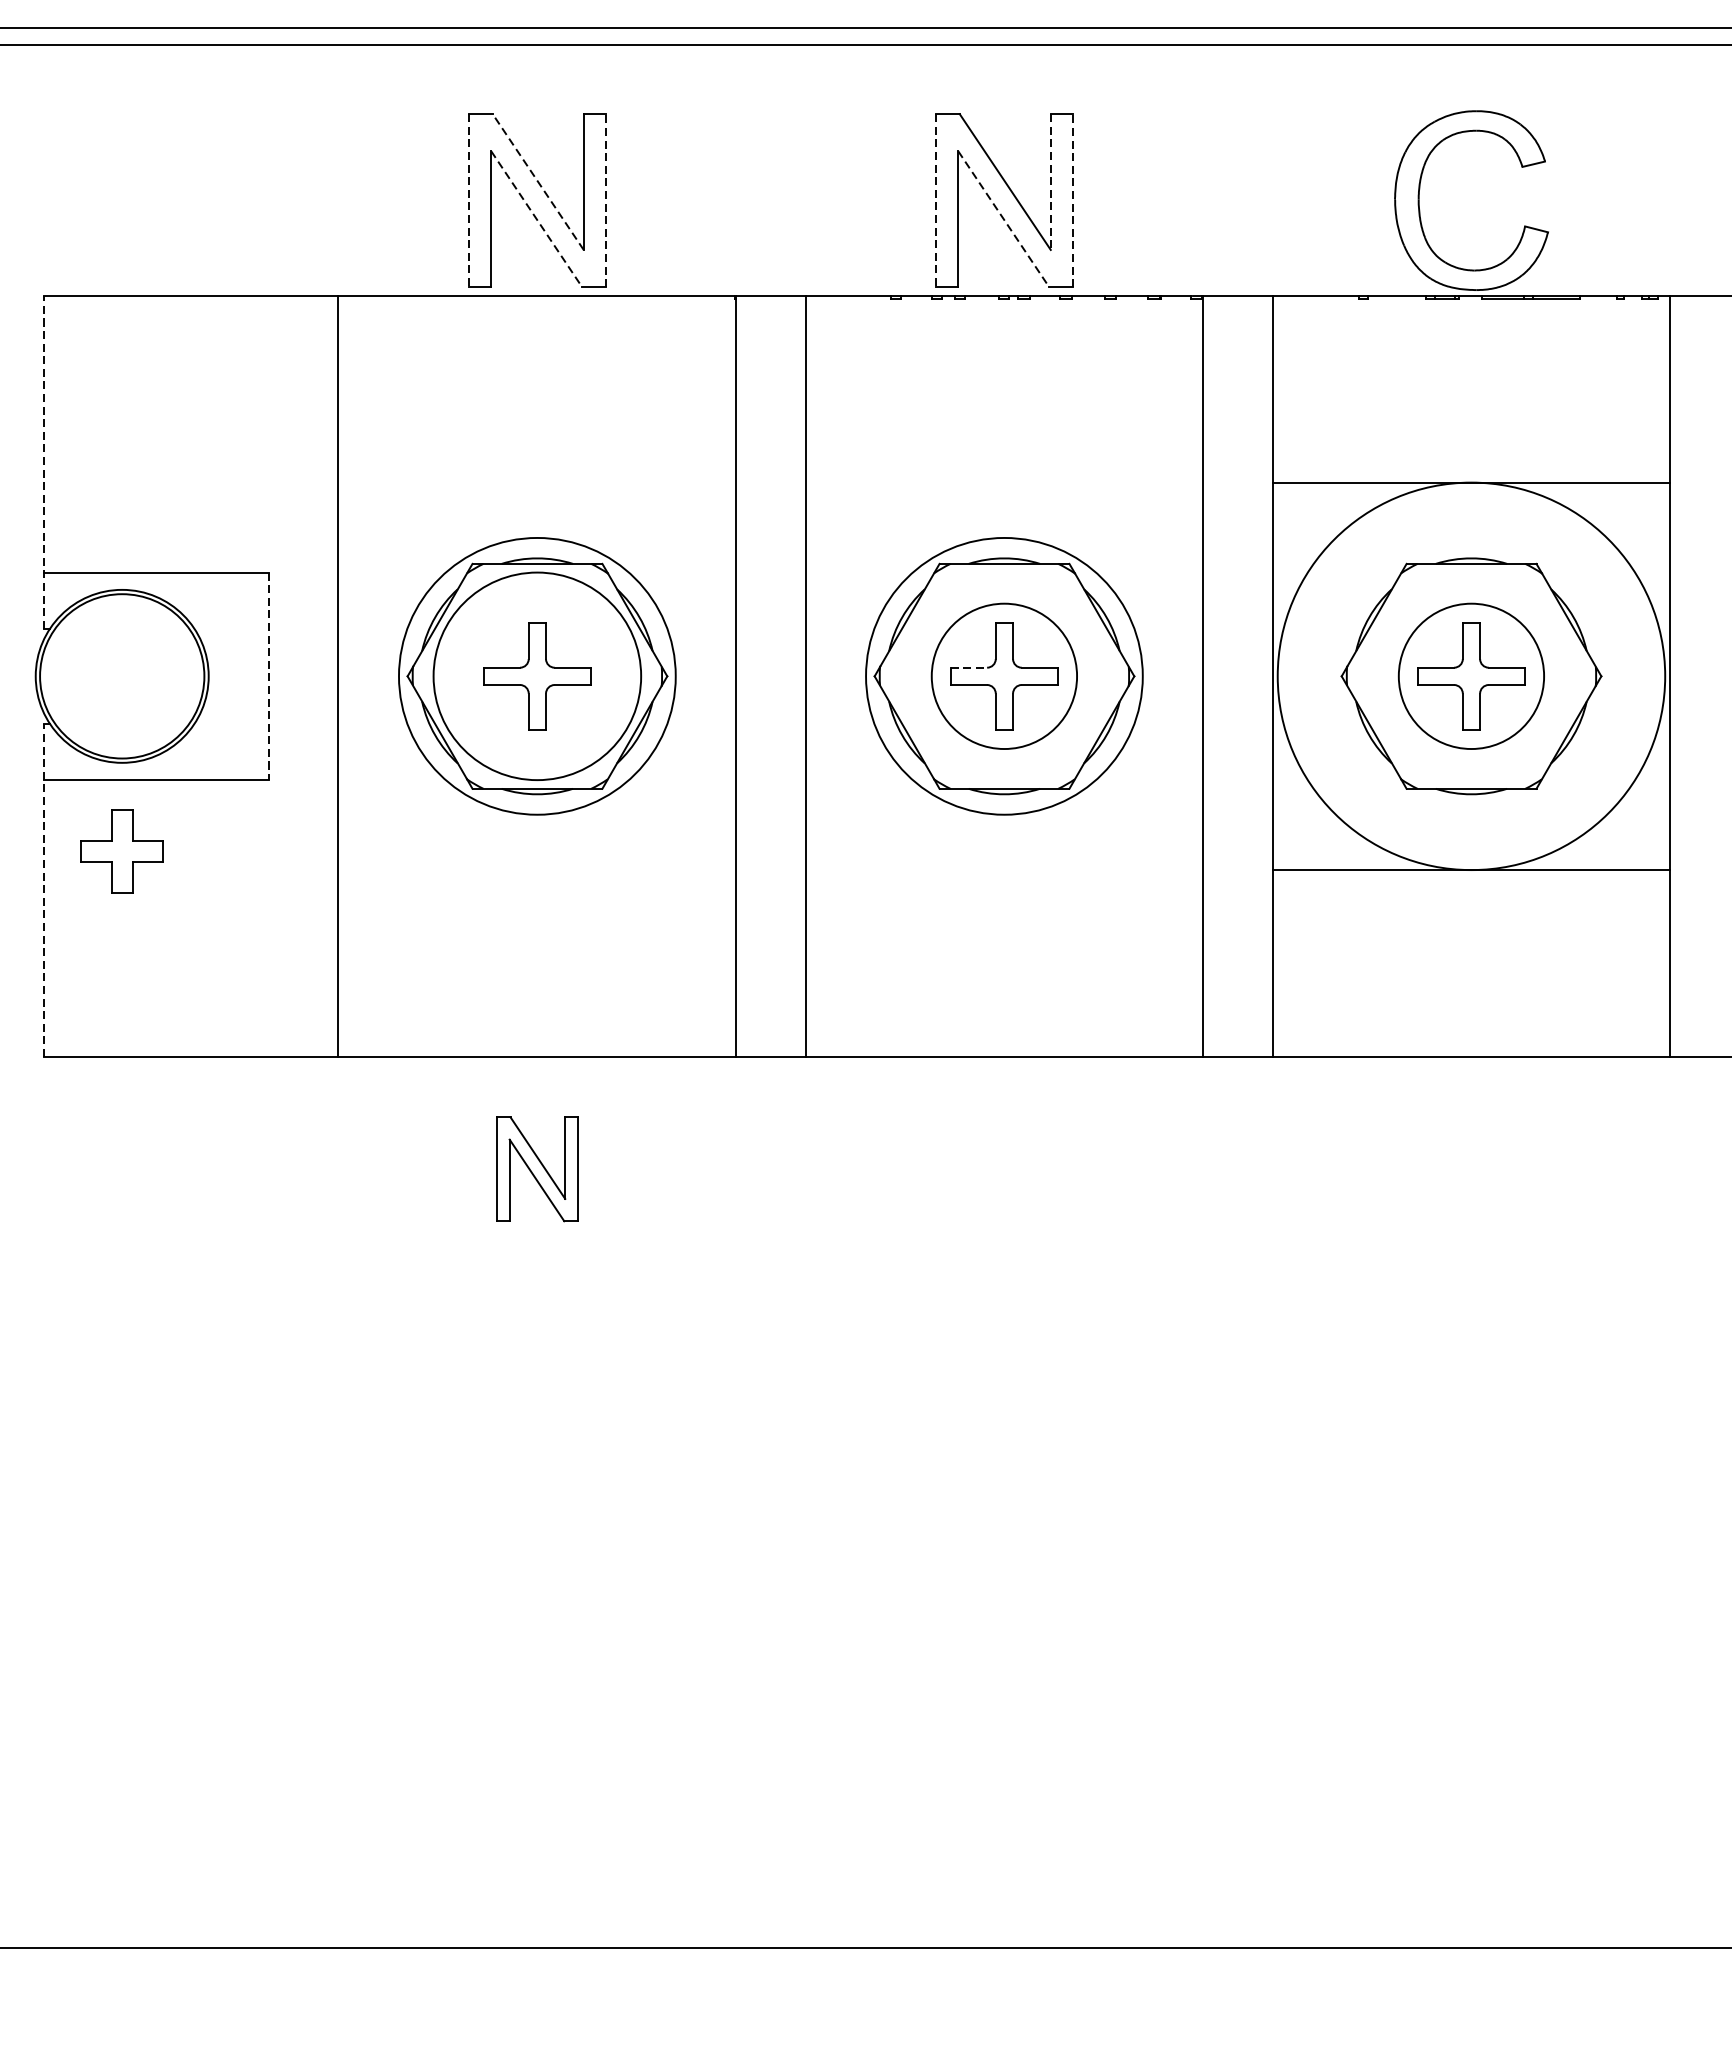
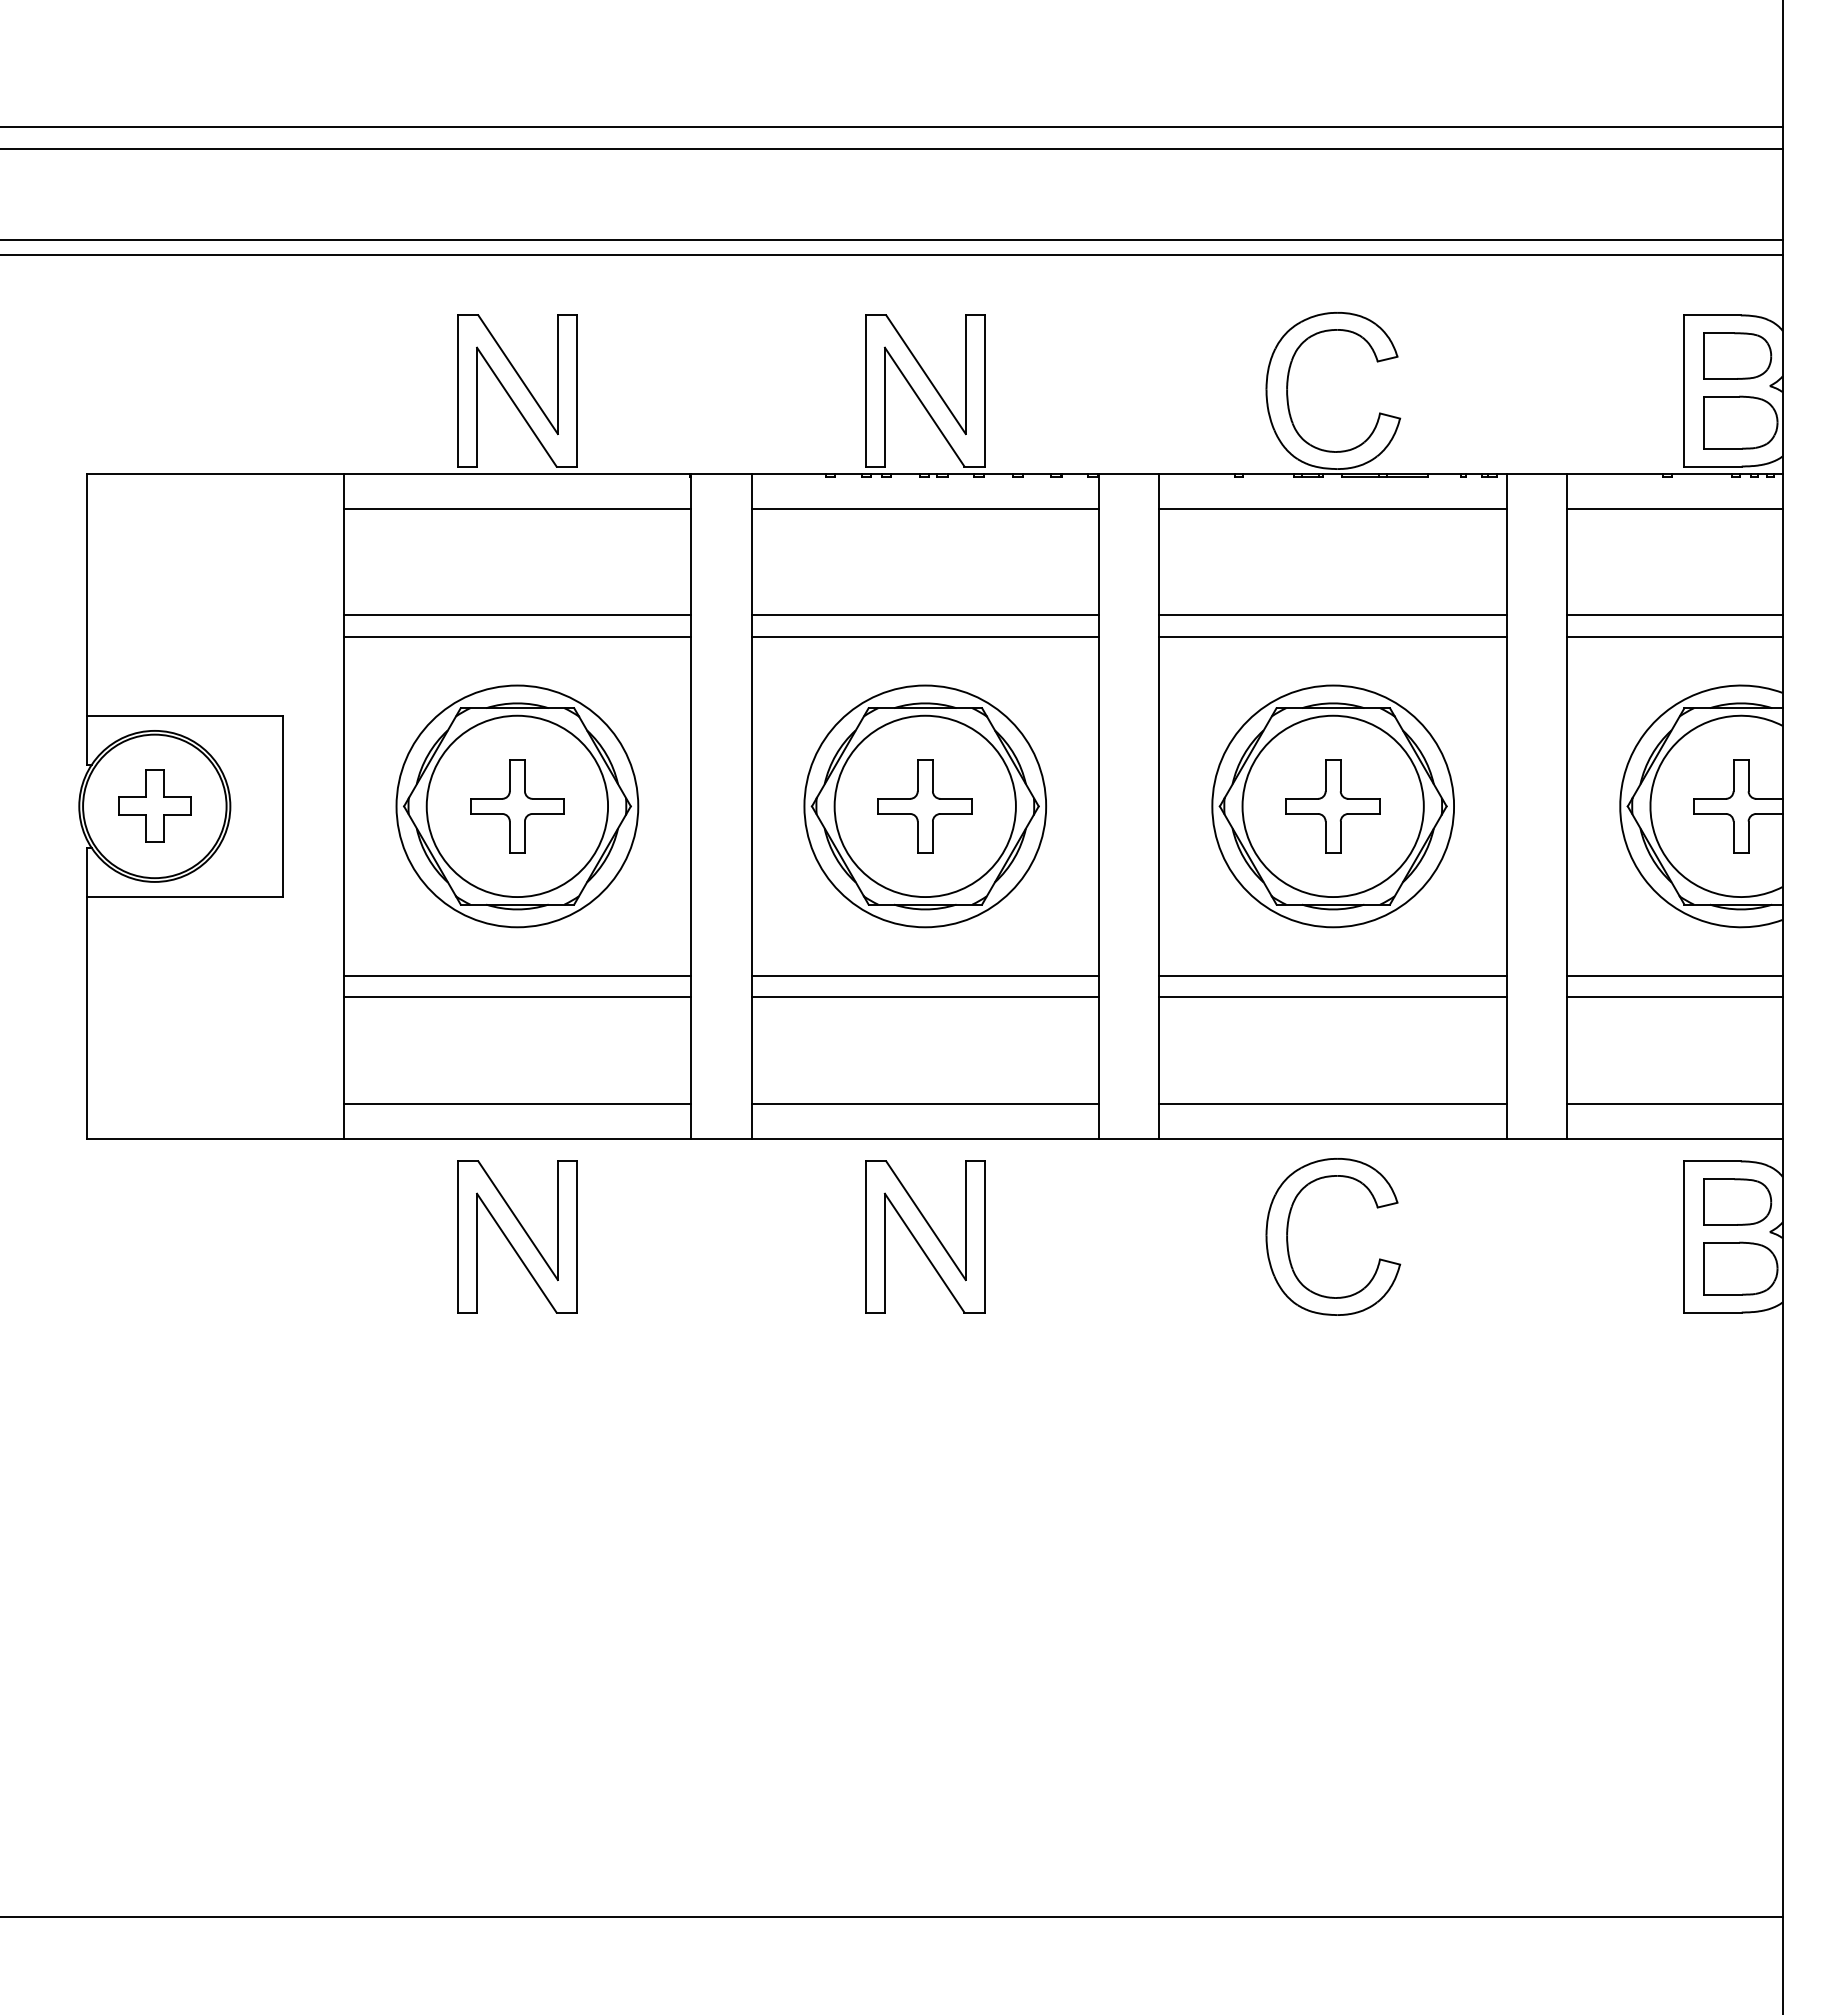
line: (537, 181) -> (517, 374), dashed -> solid
line: (1050, 182) -> (965, 375), dashed -> solid
line: (469, 200) -> (458, 390), dashed -> solid
line: (605, 200) -> (576, 390), dashed -> solid
line: (935, 200) -> (865, 390), dashed -> solid
line: (1072, 200) -> (984, 390), dashed -> solid
line: (537, 219) -> (517, 407), dashed -> solid
line: (1003, 219) -> (924, 407), dashed -> solid
line: (537, 335) -> (517, 508), added
line: (1004, 335) -> (925, 508), added
line: (1470, 335) -> (1332, 508), added
line: (537, 457) -> (517, 615), added
line: (1004, 457) -> (925, 615), added
line: (1470, 457) -> (1332, 615), added
line: (43, 461) -> (86, 618), dashed -> solid
line: (537, 482) -> (517, 637), added
line: (1004, 482) -> (925, 637), added
line: (969, 667) -> (894, 798), dashed -> solid
line: (269, 676) -> (283, 806), dashed -> solid
circle: (1003, 676) -> (924, 806), size x1.43
circle: (1470, 676) -> (1332, 806), size x1.43
circle: (1471, 676) -> (1333, 806), size x0.71
part: (121, 850) -> (154, 805), moved
line: (537, 869) -> (517, 975), added
line: (1004, 869) -> (925, 975), added
line: (43, 889) -> (86, 992), dashed -> solid
line: (537, 895) -> (517, 997), added
line: (1004, 895) -> (925, 997), added
line: (1470, 895) -> (1332, 997), added
line: (537, 1017) -> (517, 1104), added
line: (1004, 1017) -> (925, 1104), added
line: (1470, 1017) -> (1332, 1104), added
part: (1420, 1163) -> (1288, 1231), added
part: (537, 1168) -> (517, 1236), size x1.67
part: (1004, 1168) -> (925, 1236), added

